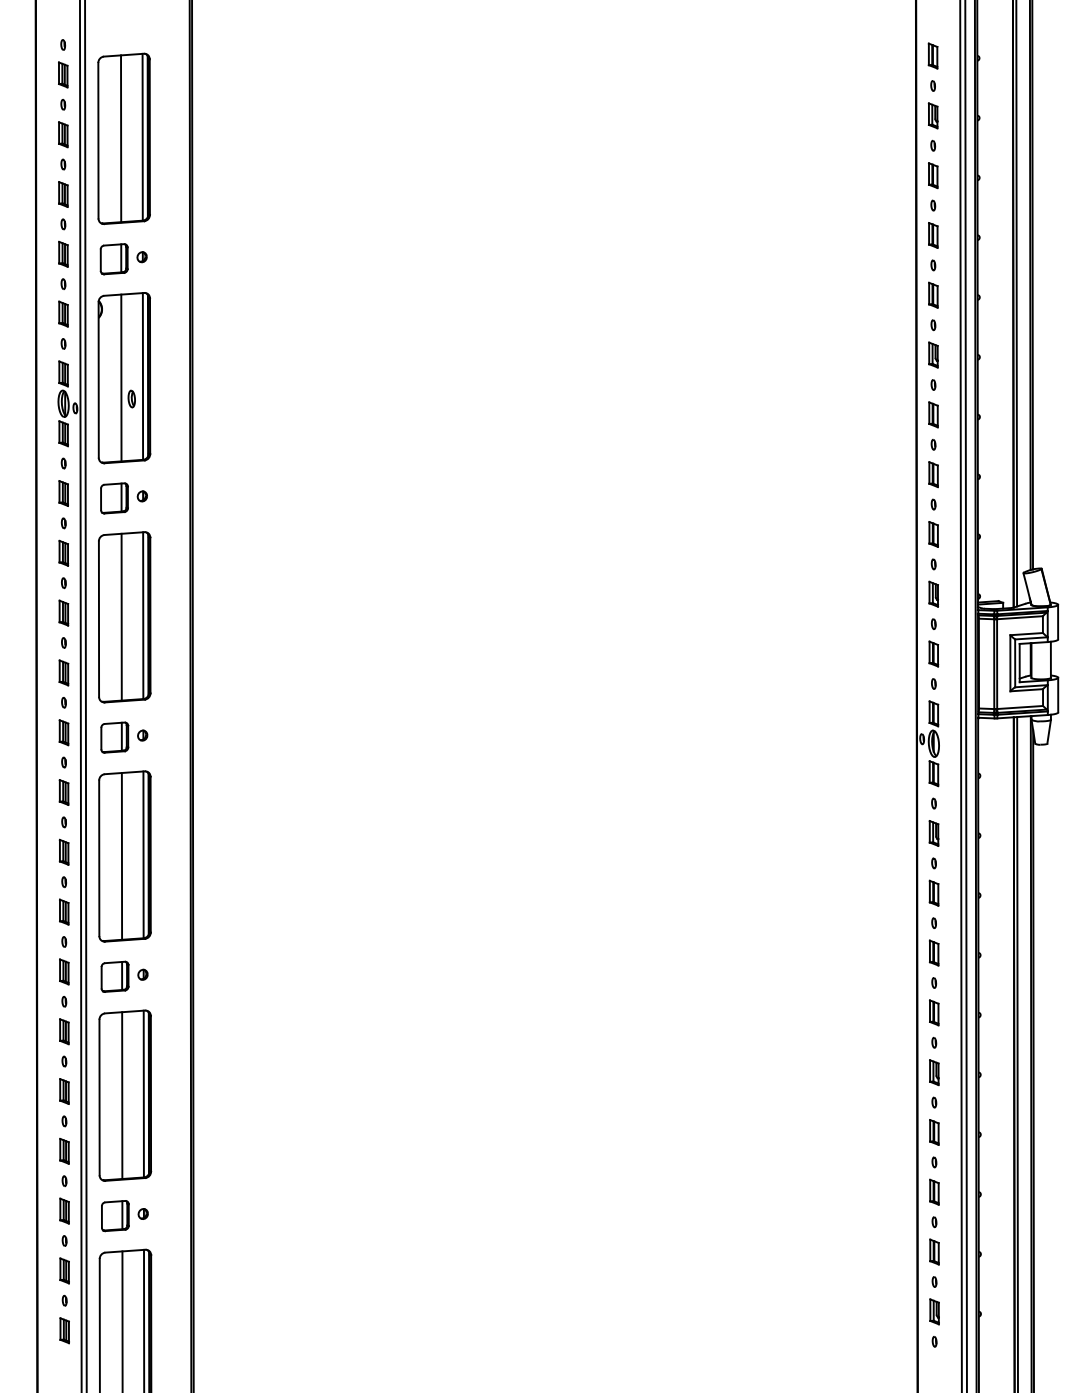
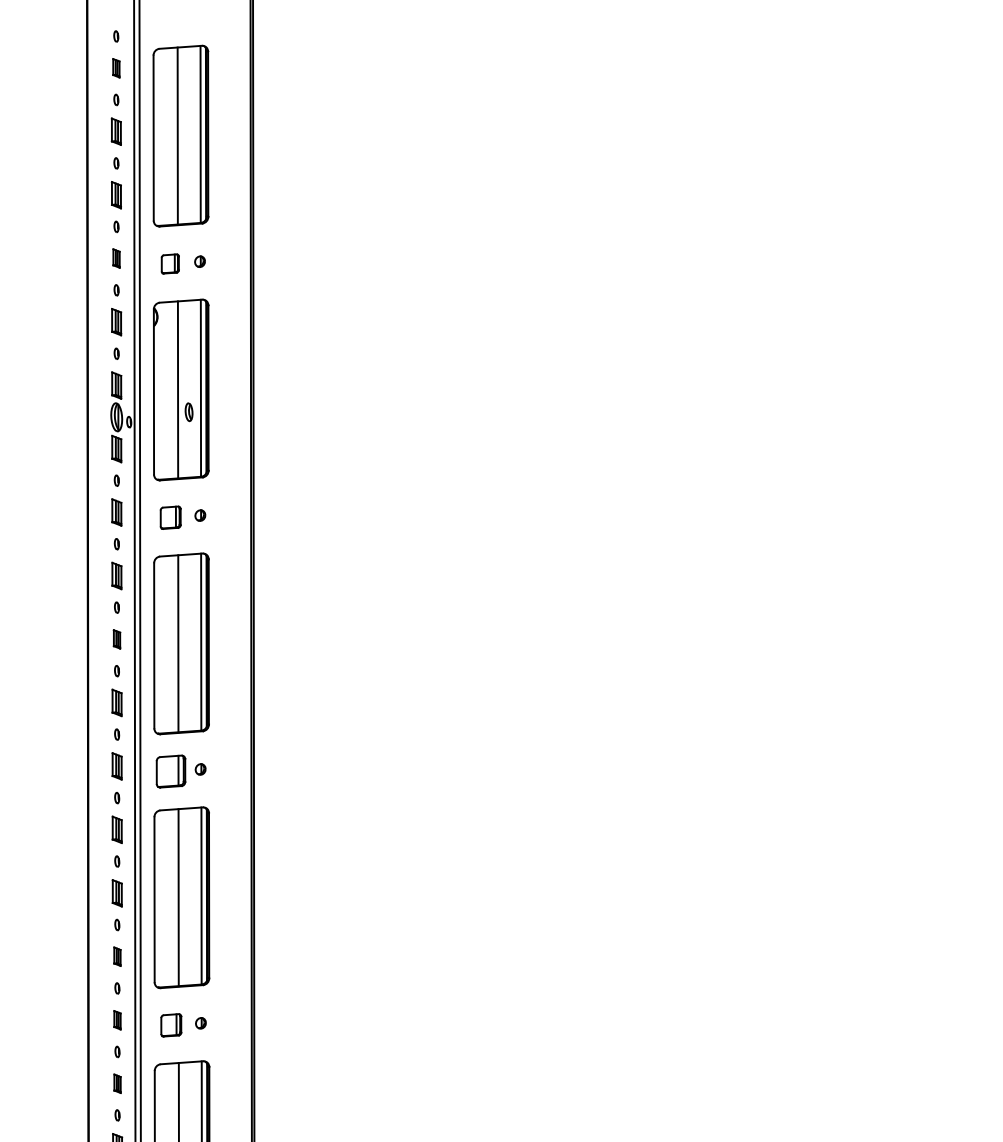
part: (63, 74) -> (116, 67), size x0.7
part: (63, 253) -> (116, 257), size x0.7
part: (113, 259) -> (169, 264), size x0.6
part: (114, 498) -> (170, 517), size x0.7
part: (63, 612) -> (116, 638), size x0.7
part: (64, 911) -> (117, 956), size x0.7
part: (64, 971) -> (117, 1019), size x0.7
part: (114, 976) -> (170, 1025), size x0.7
part: (64, 1031) -> (117, 1083), size x0.7

